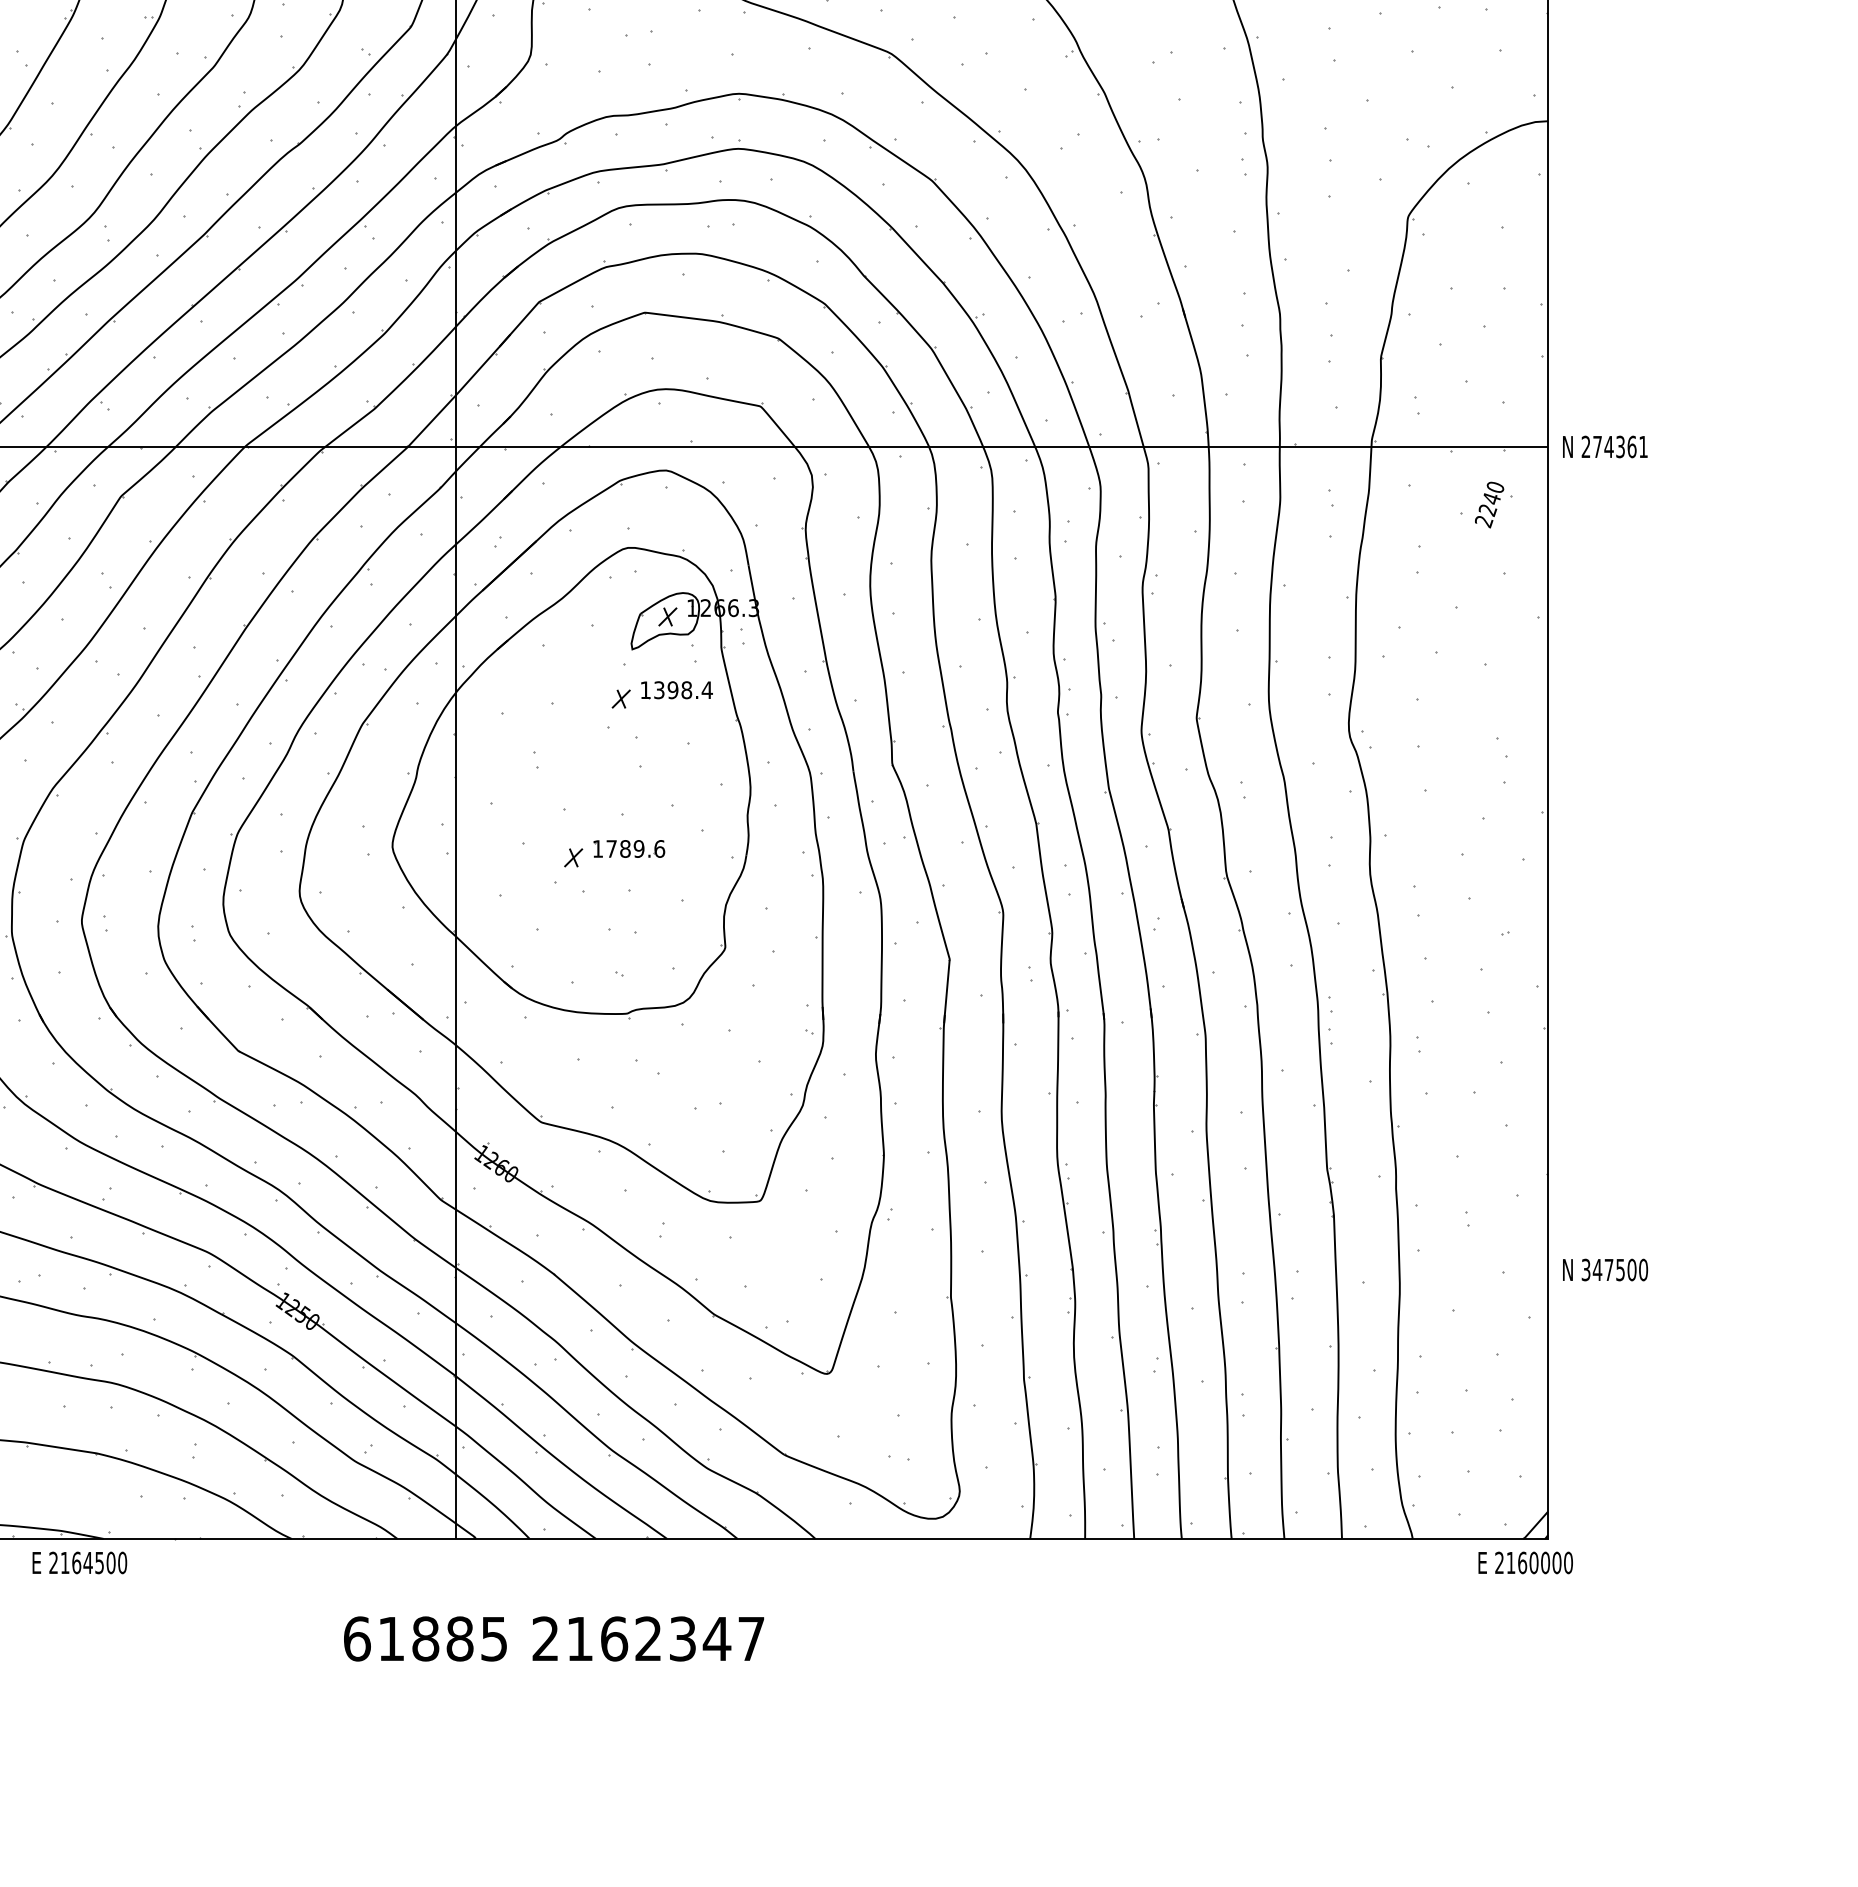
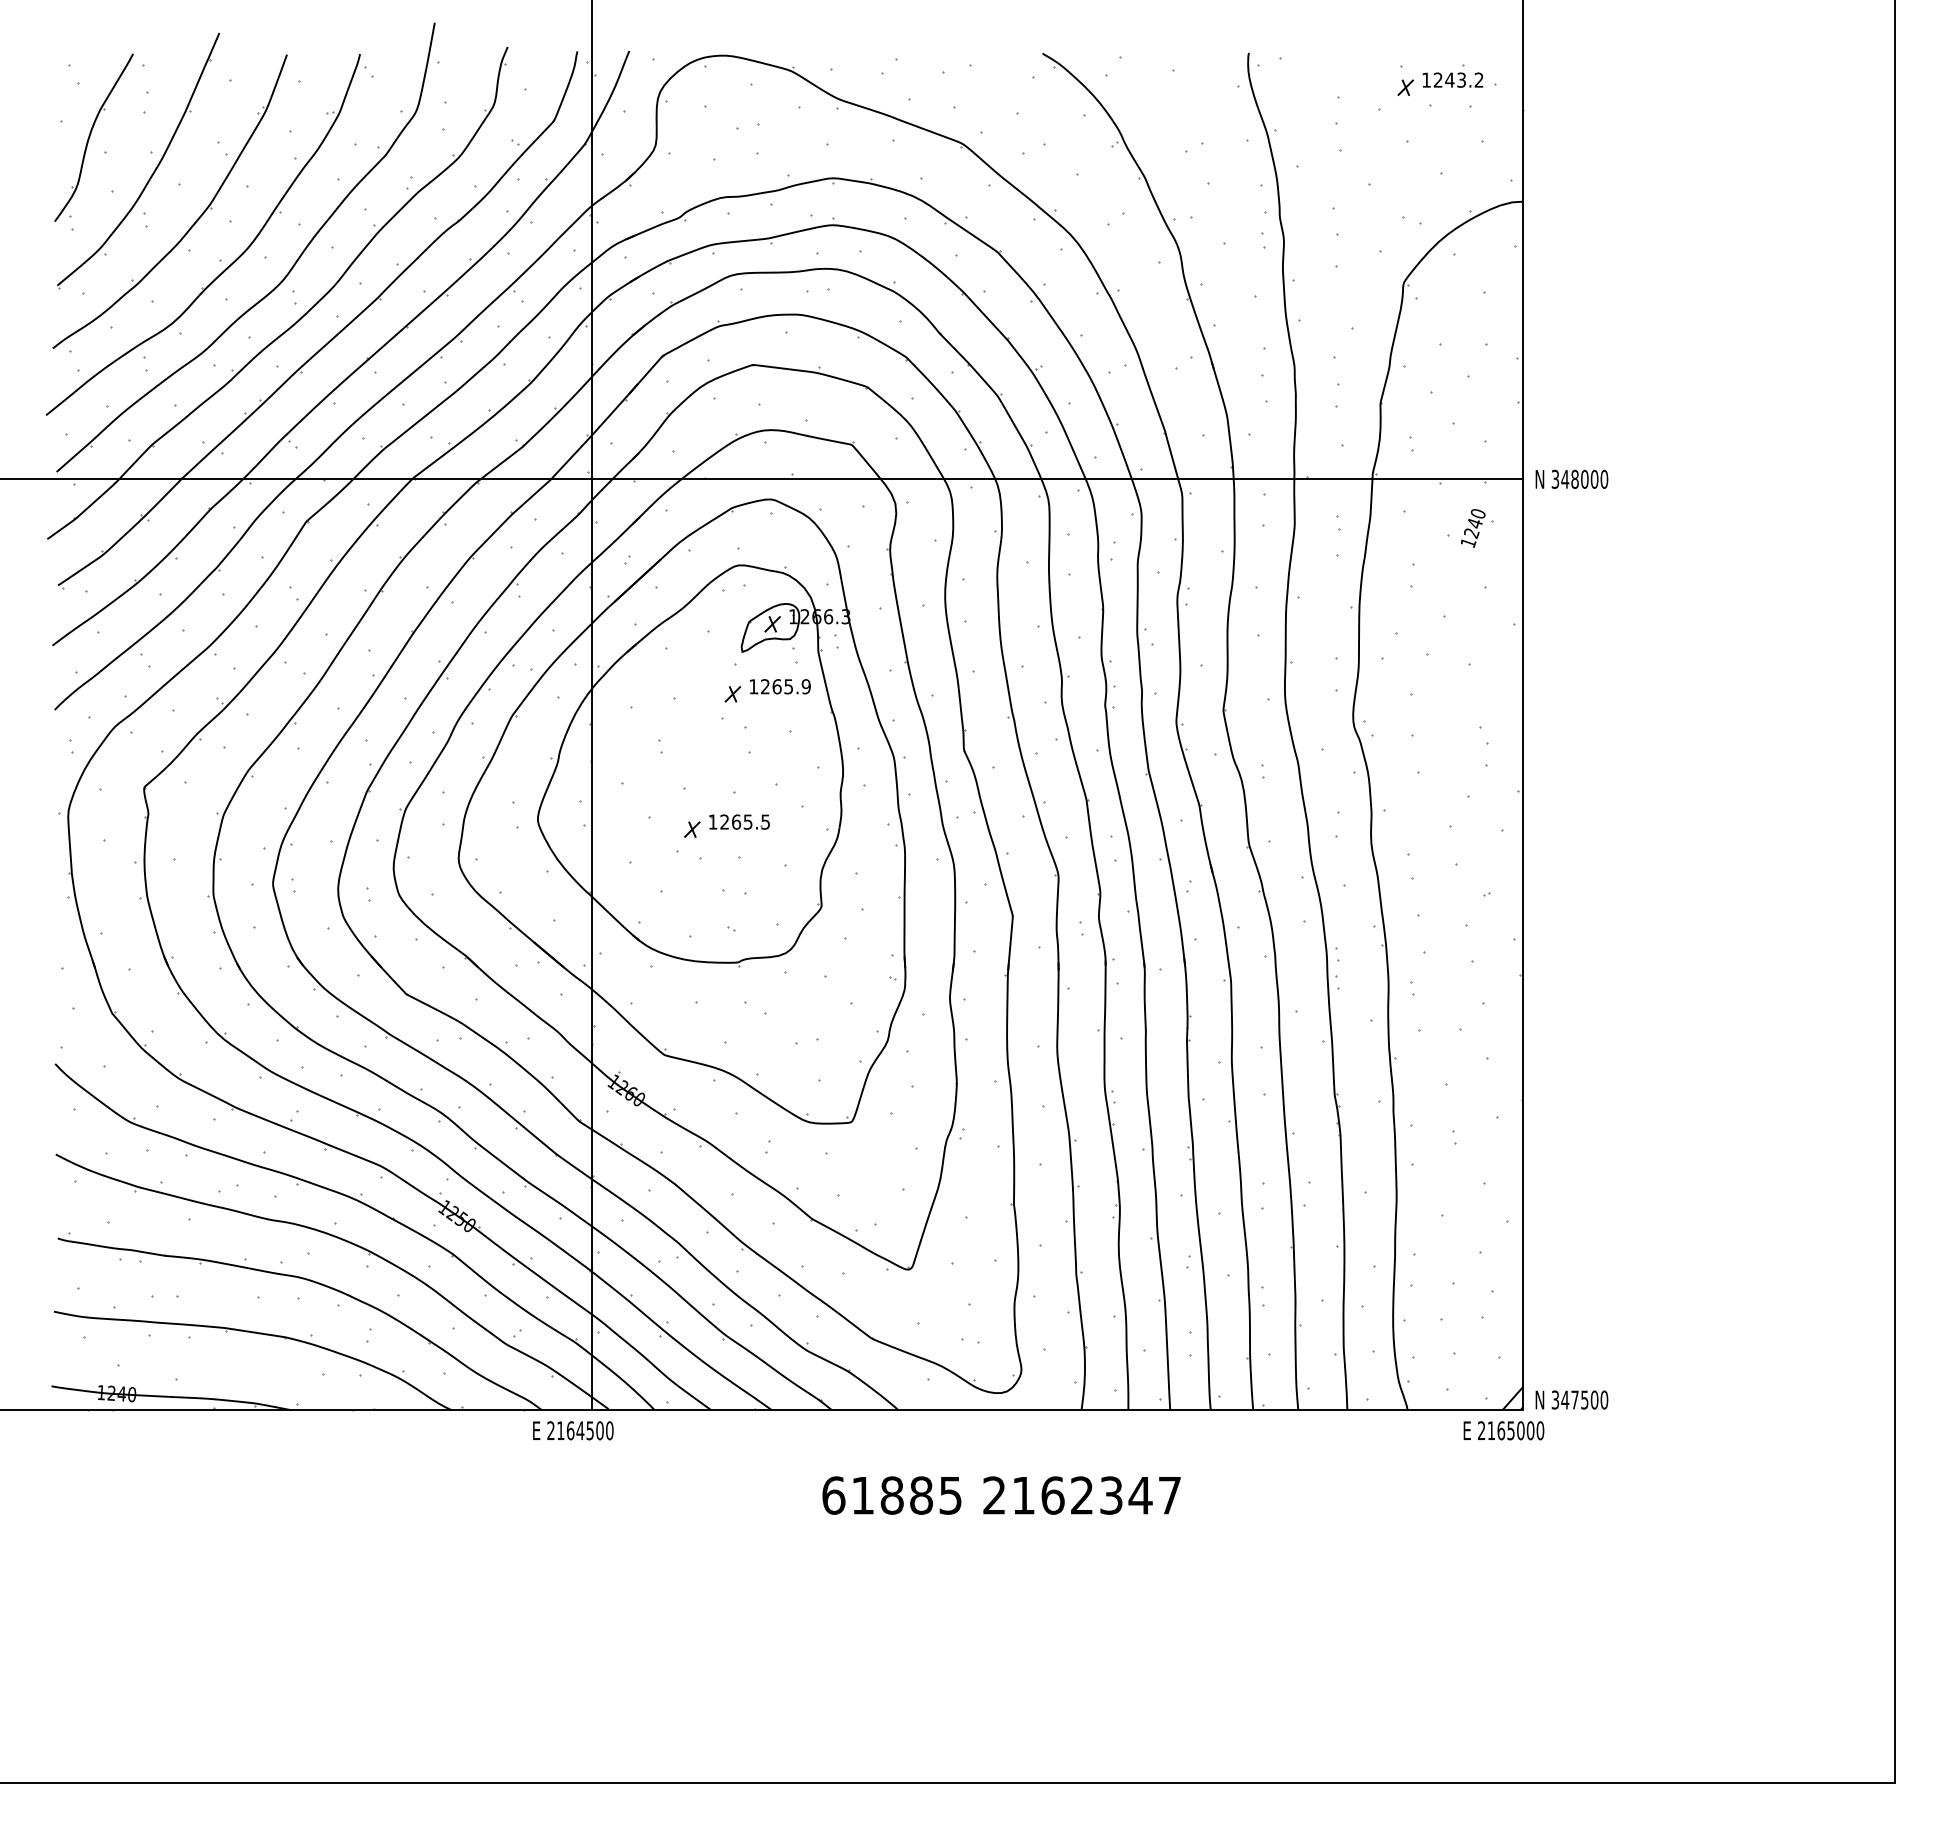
text: (1614, 445) -> (1579, 478), 274361 -> 348000
text: (1482, 522) -> (1467, 543), 2240 -> 1240
text: (684, 689) -> (786, 686), 1398.4 -> 1265.9
text: (636, 848) -> (745, 821), 1789.6 -> 1265.5
text: (1604, 1269) -> (1571, 1399), moved
text: (80, 1562) -> (573, 1430), moved
text: (1533, 1562) -> (1510, 1430), 2160000 -> 2165000
text: (553, 1638) -> (1001, 1495), moved

